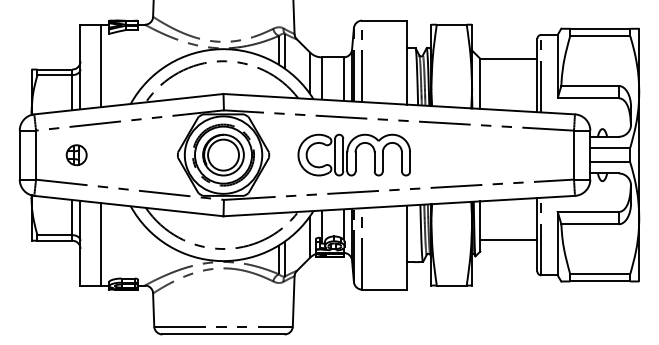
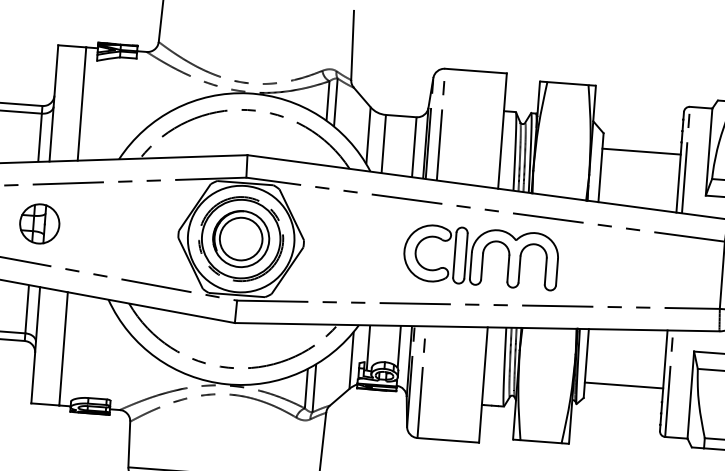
line: (508, 58) -> (641, 150), moved
part: (353, 154) -> (480, 256), moved
part: (76, 155) -> (39, 224), size x1.43

